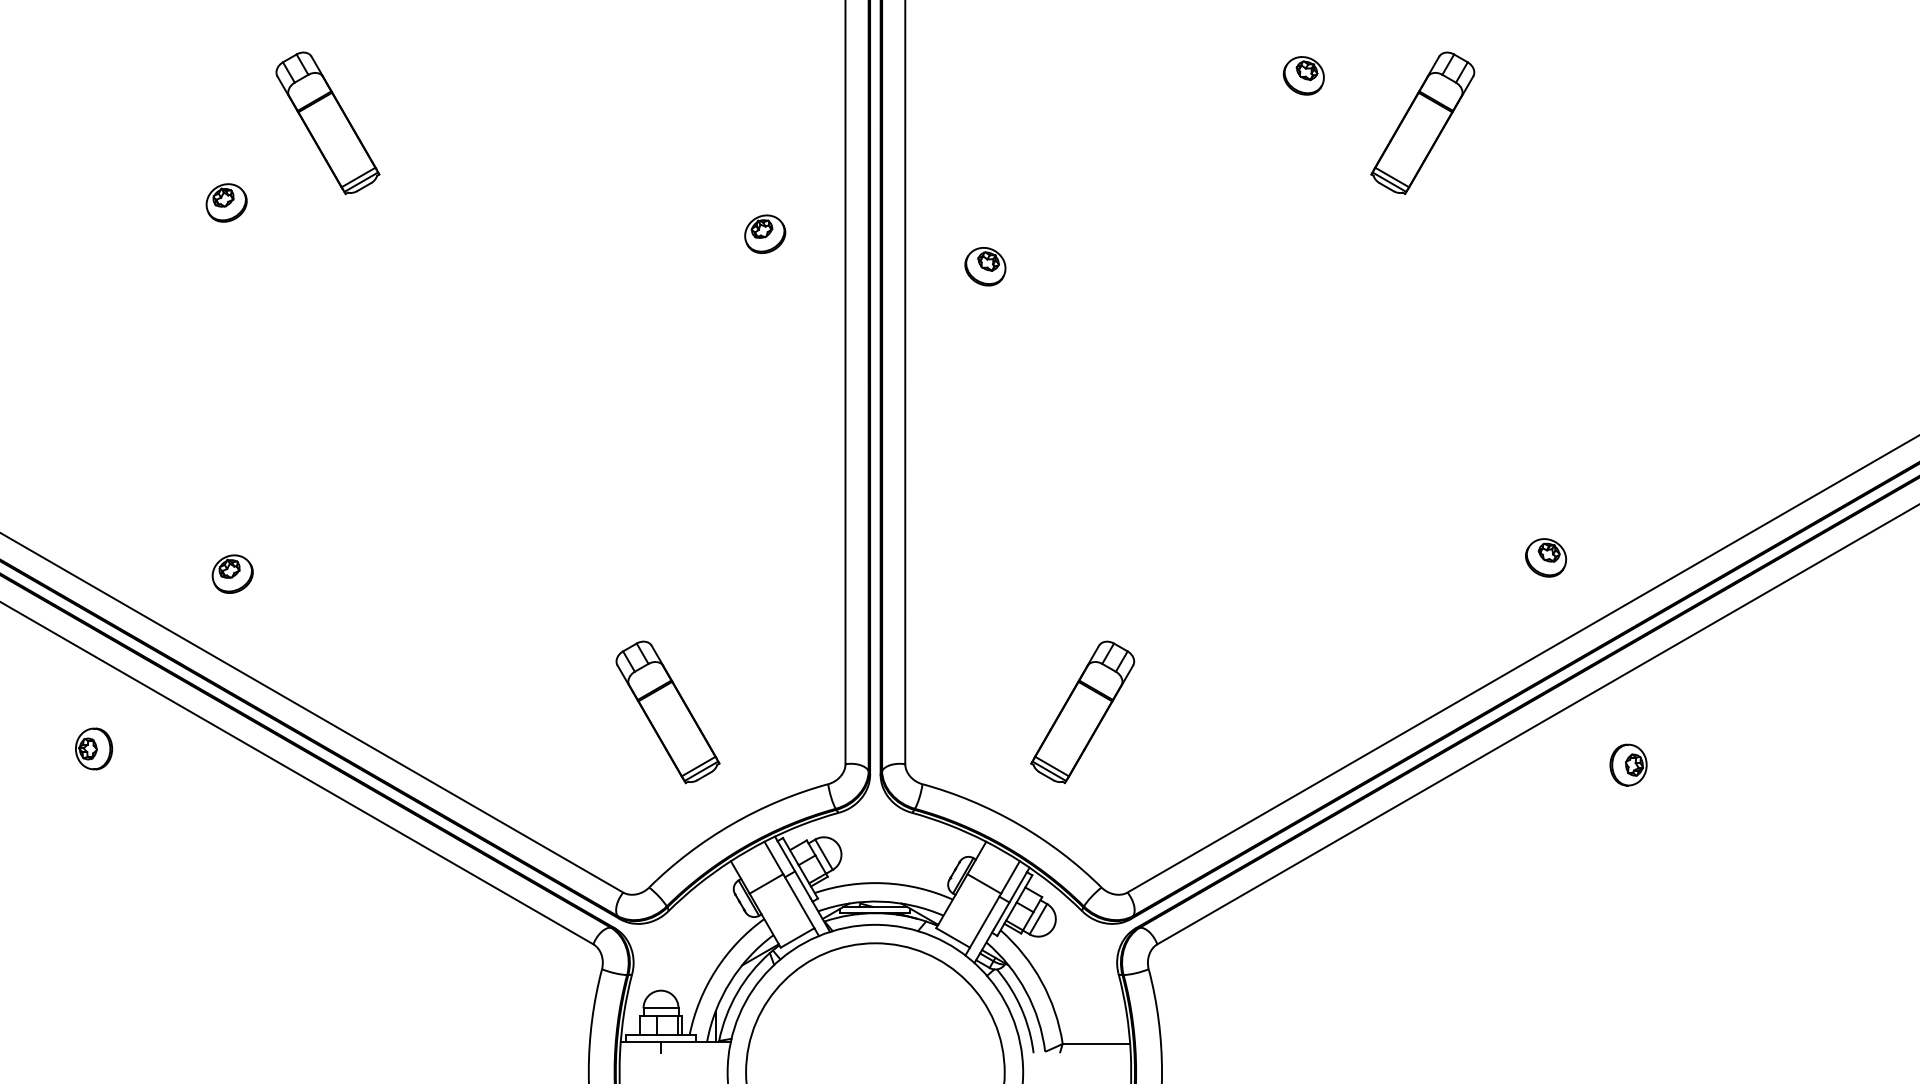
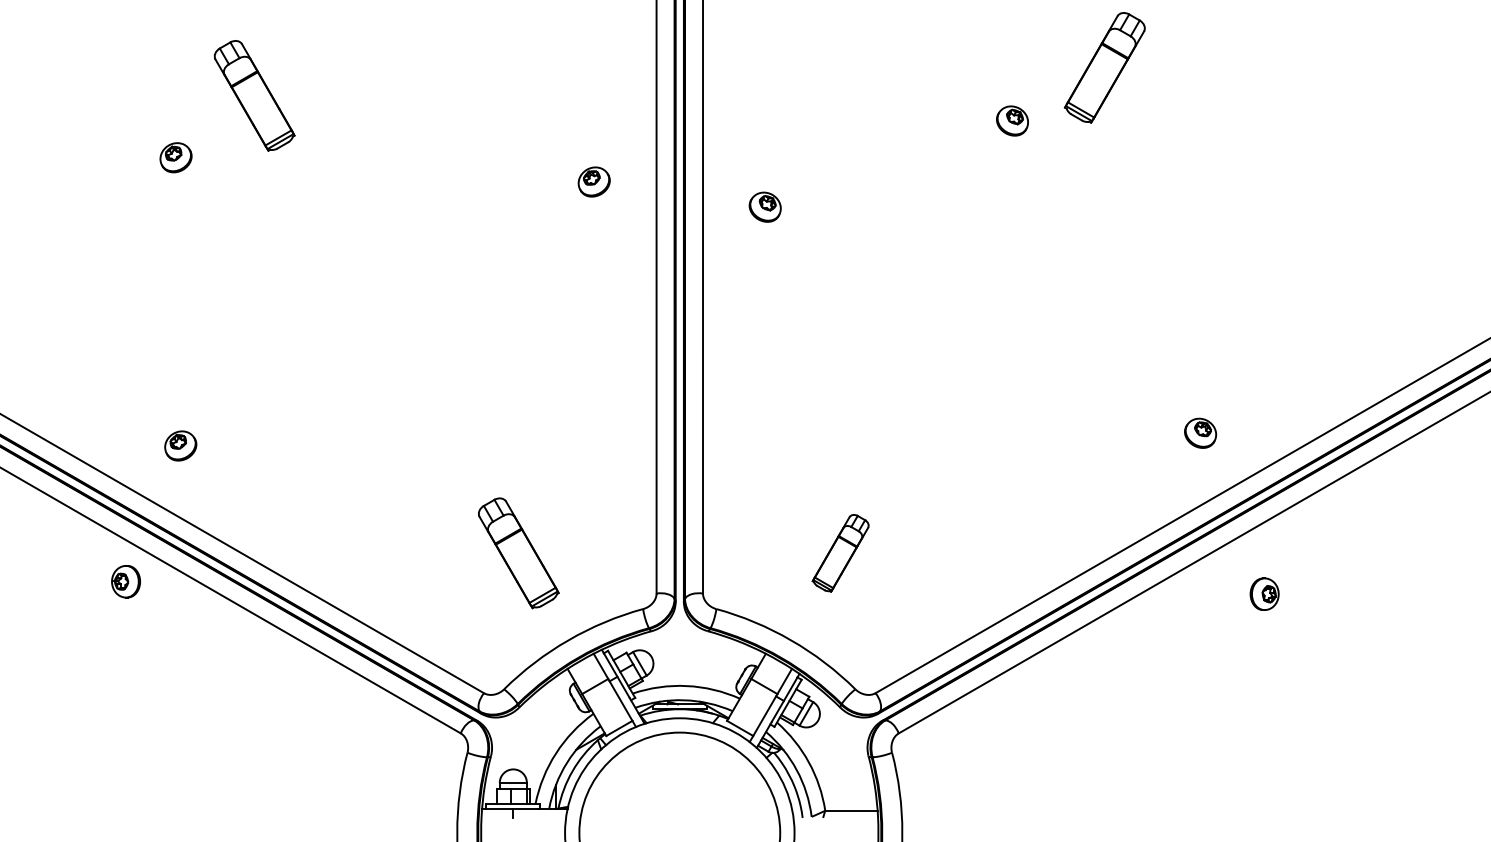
part: (1303, 75) -> (1012, 120), moved
part: (1422, 122) -> (1104, 67), moved
part: (1082, 712) -> (840, 553), size x0.7
part: (93, 748) -> (125, 581), moved

